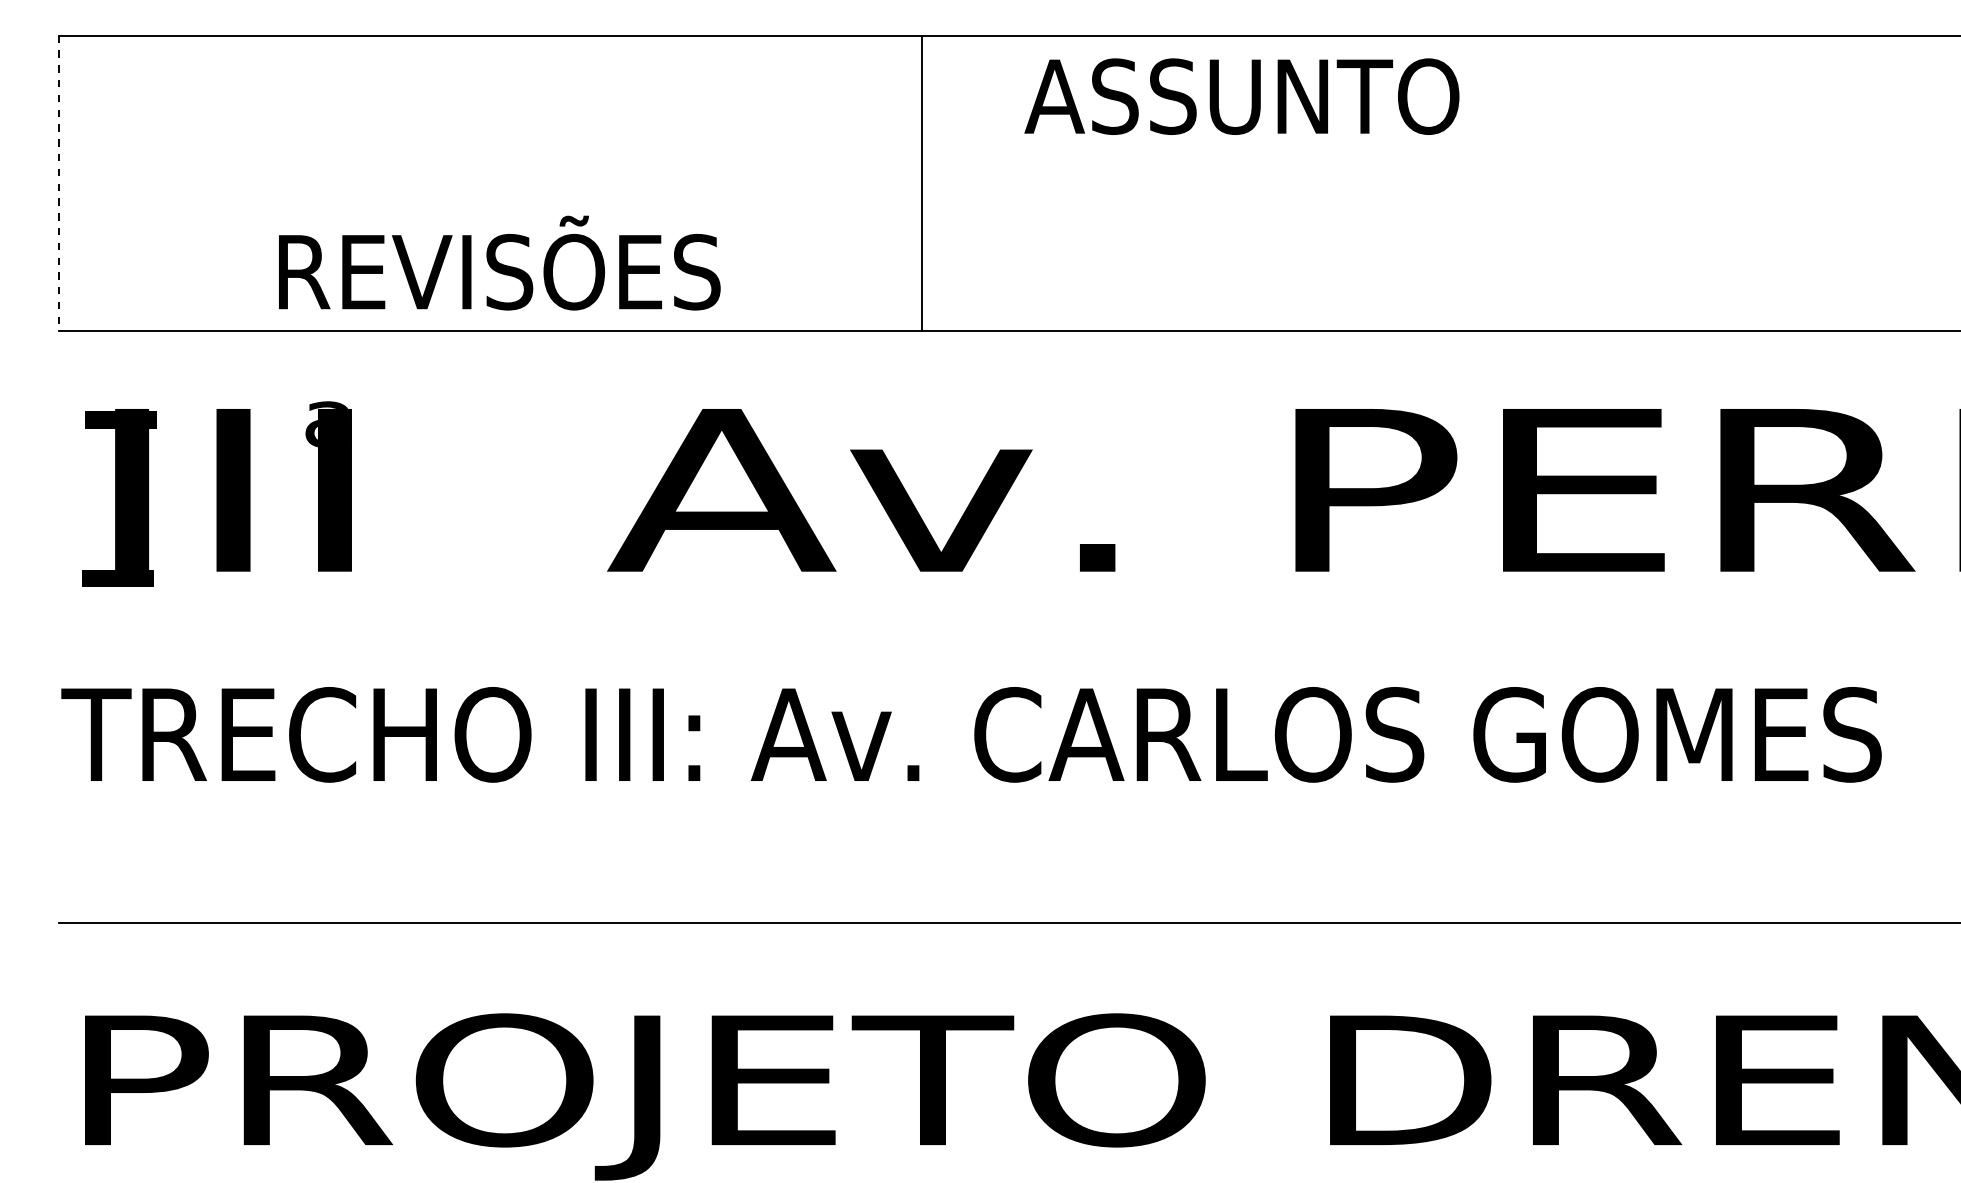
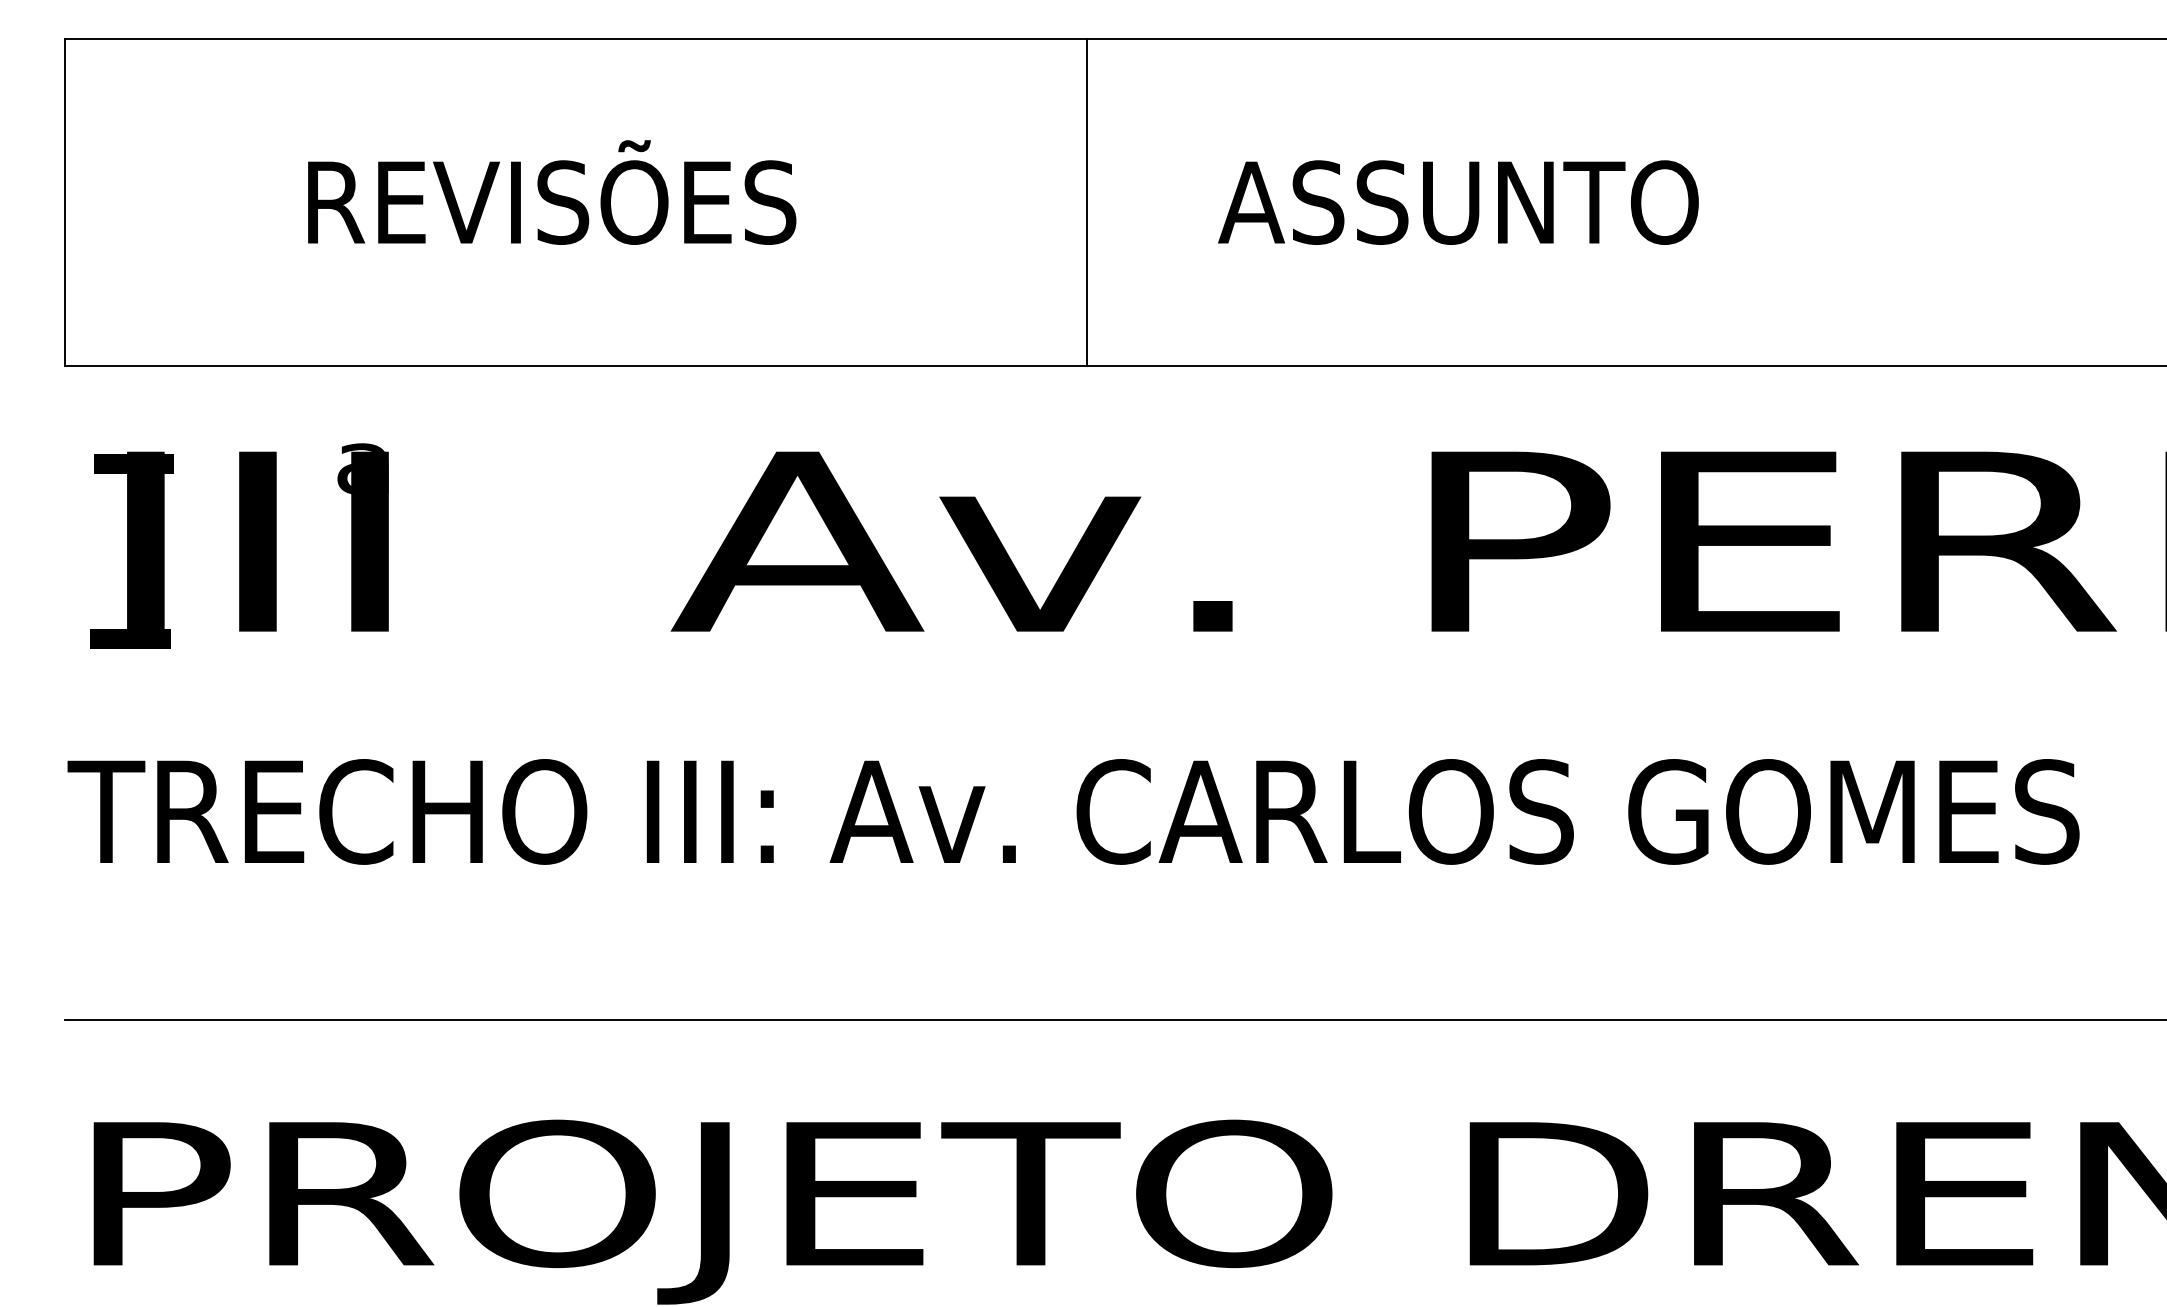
text: (1241, 96) -> (1458, 202), moved
line: (59, 183) -> (65, 202), dashed -> solid
line: (922, 183) -> (1087, 202), moved
text: (500, 263) -> (552, 192), moved

